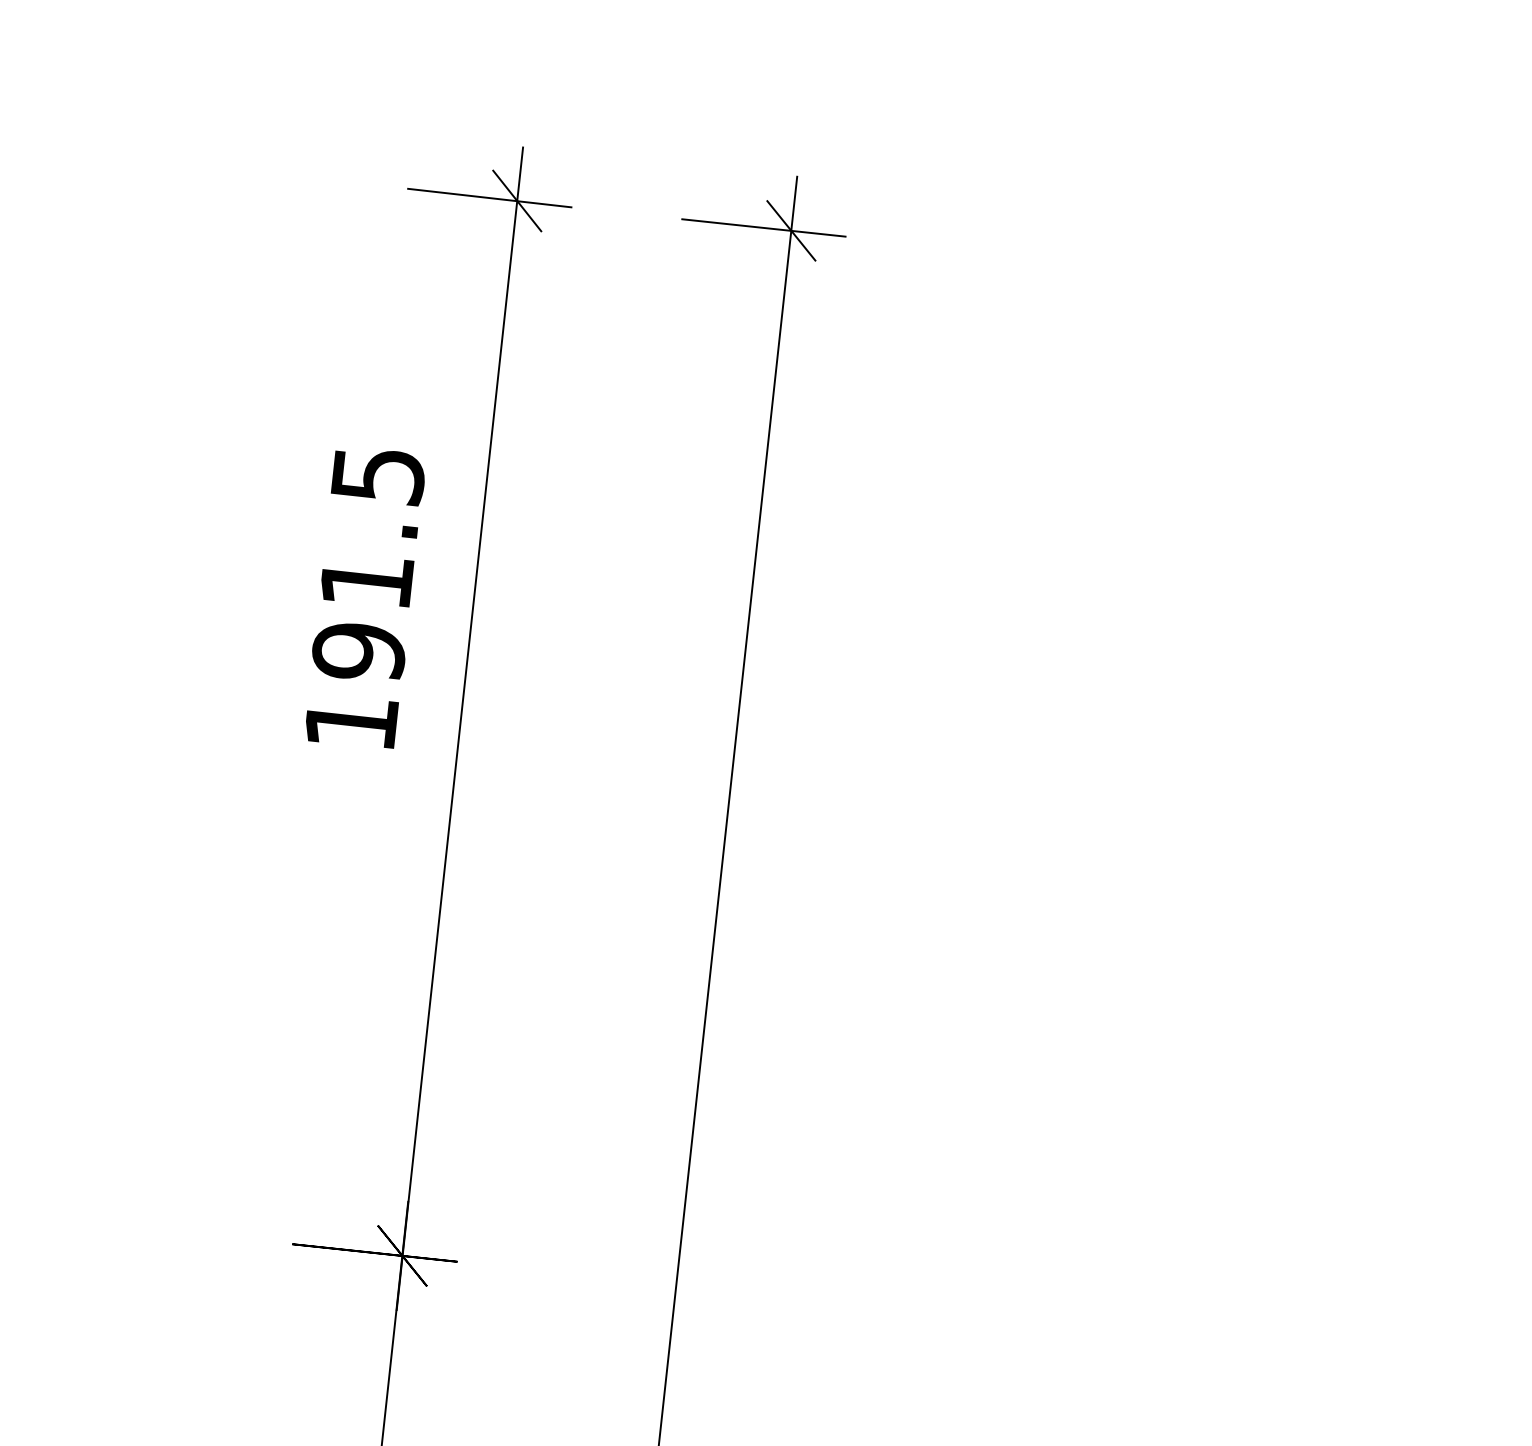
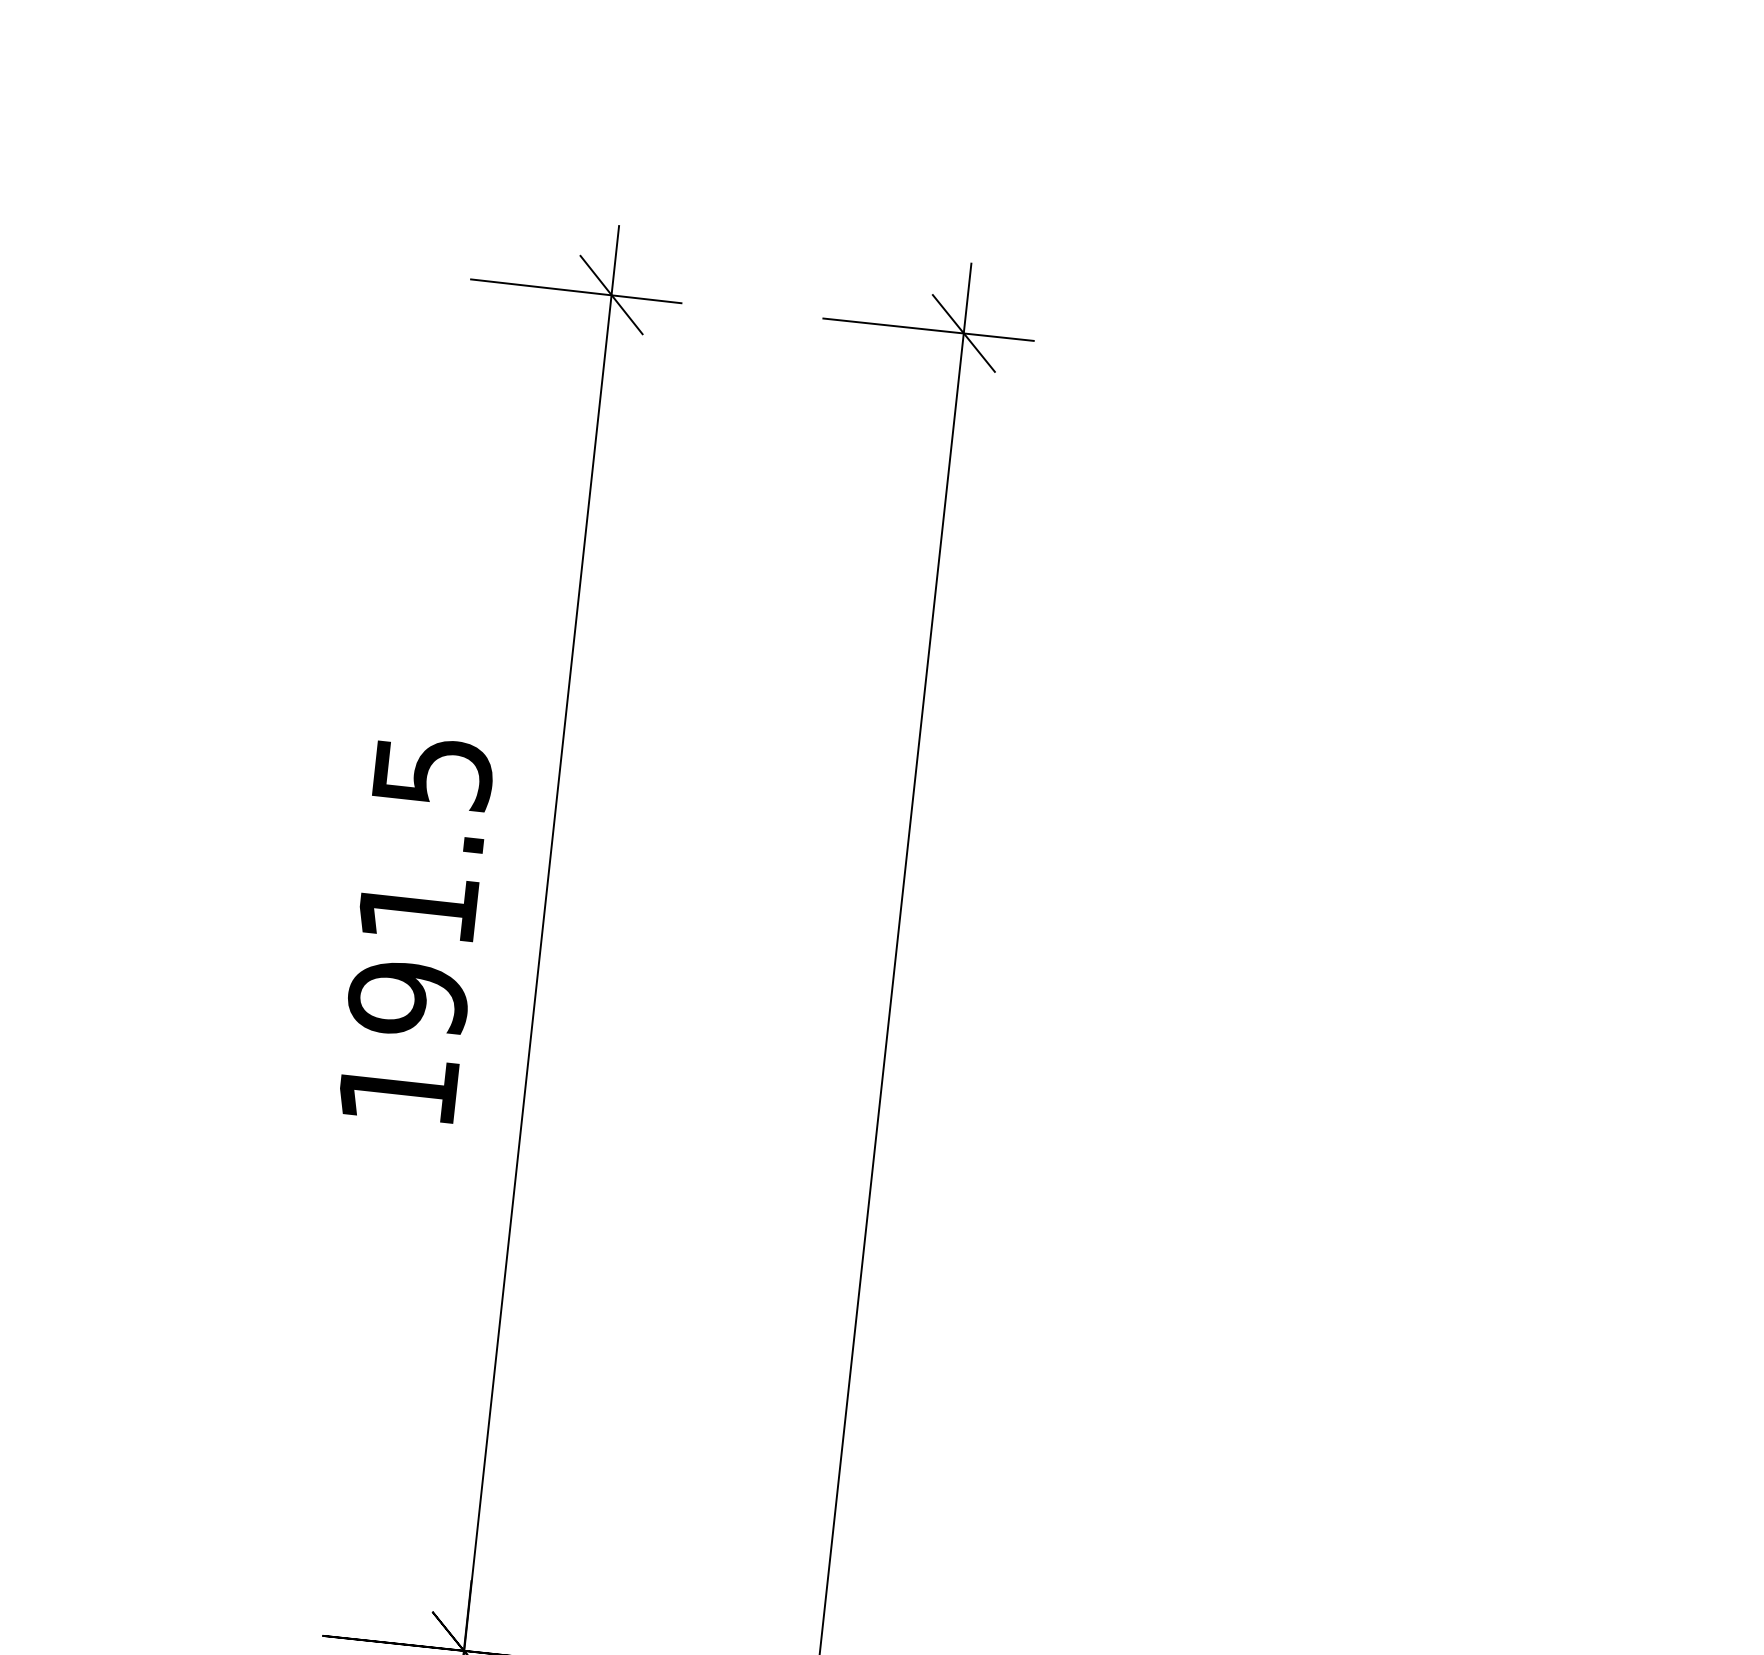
text: (365, 599) -> (416, 931), moved

